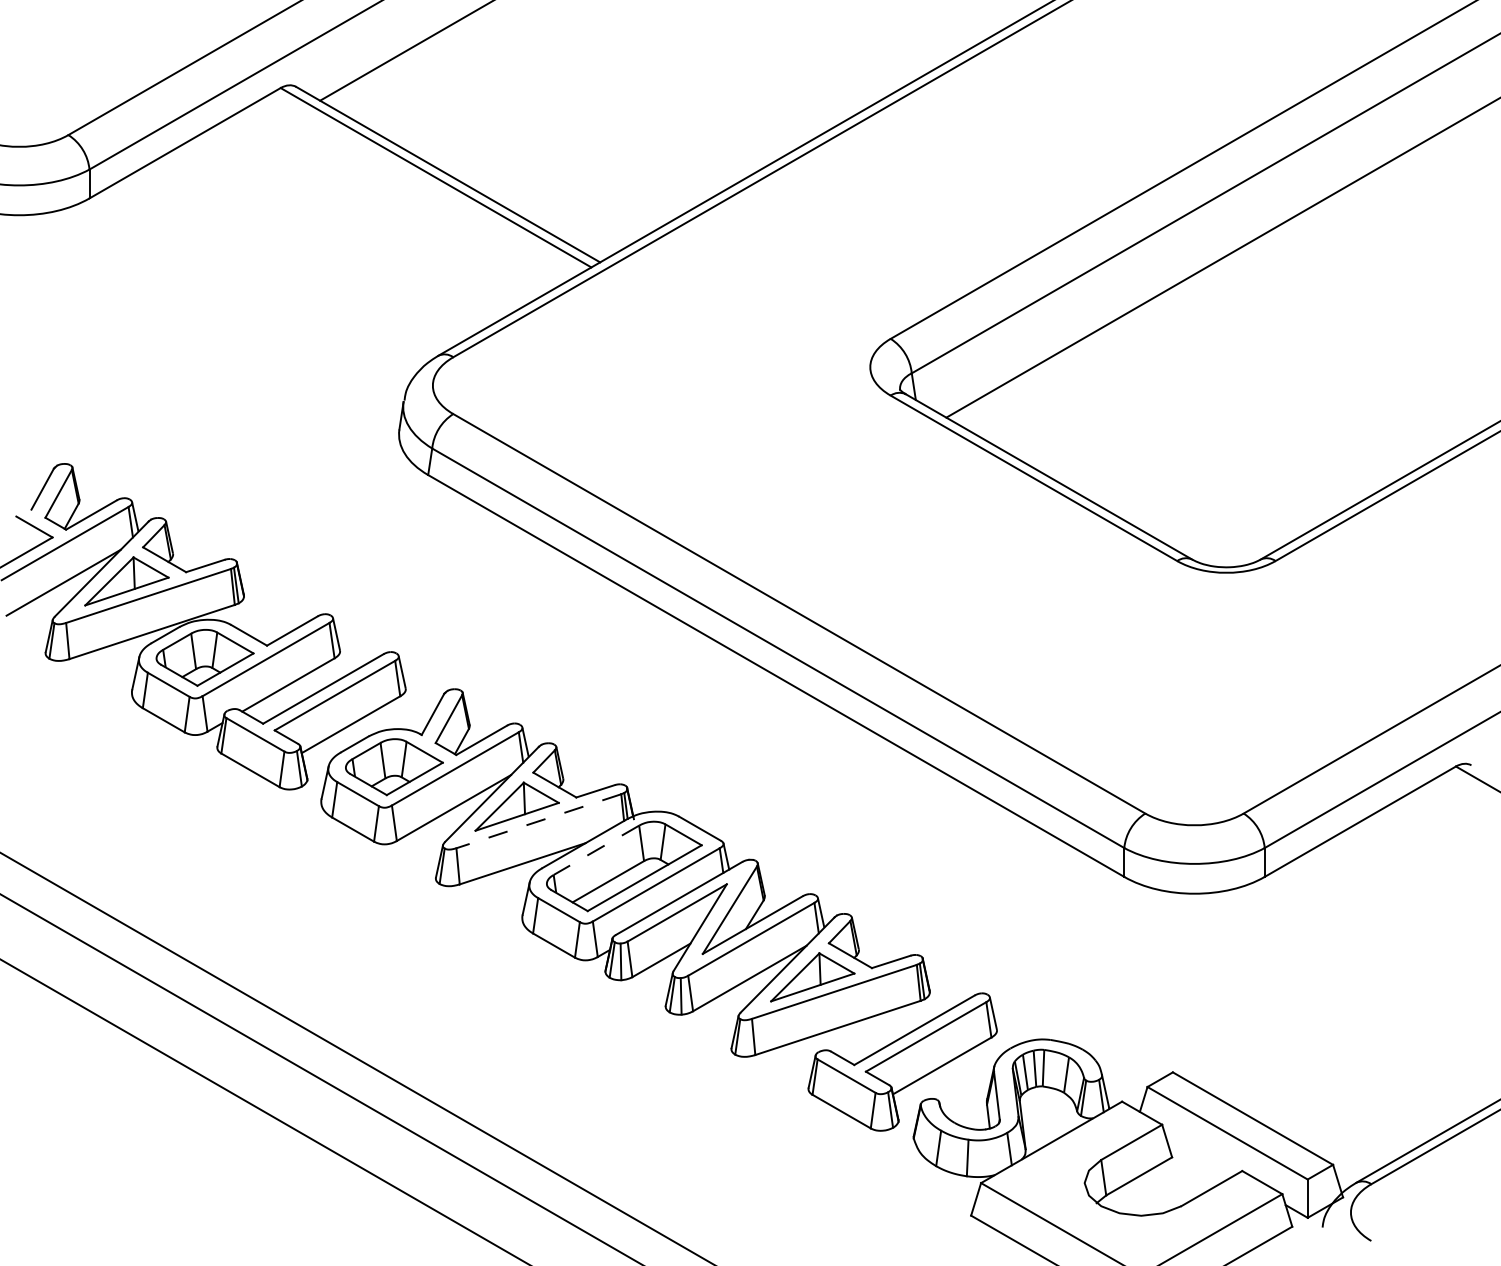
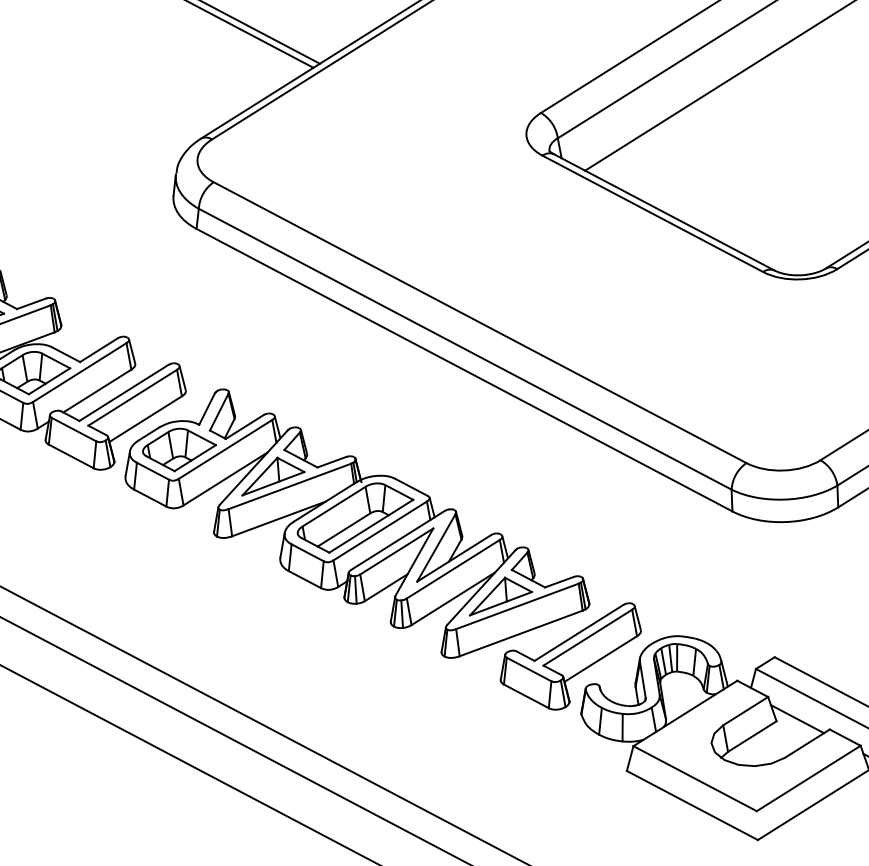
line: (538, 821) -> (289, 486), dashed -> solid
line: (595, 850) -> (333, 506), dashed -> solid
line: (1199, 1155) -> (797, 719), added

